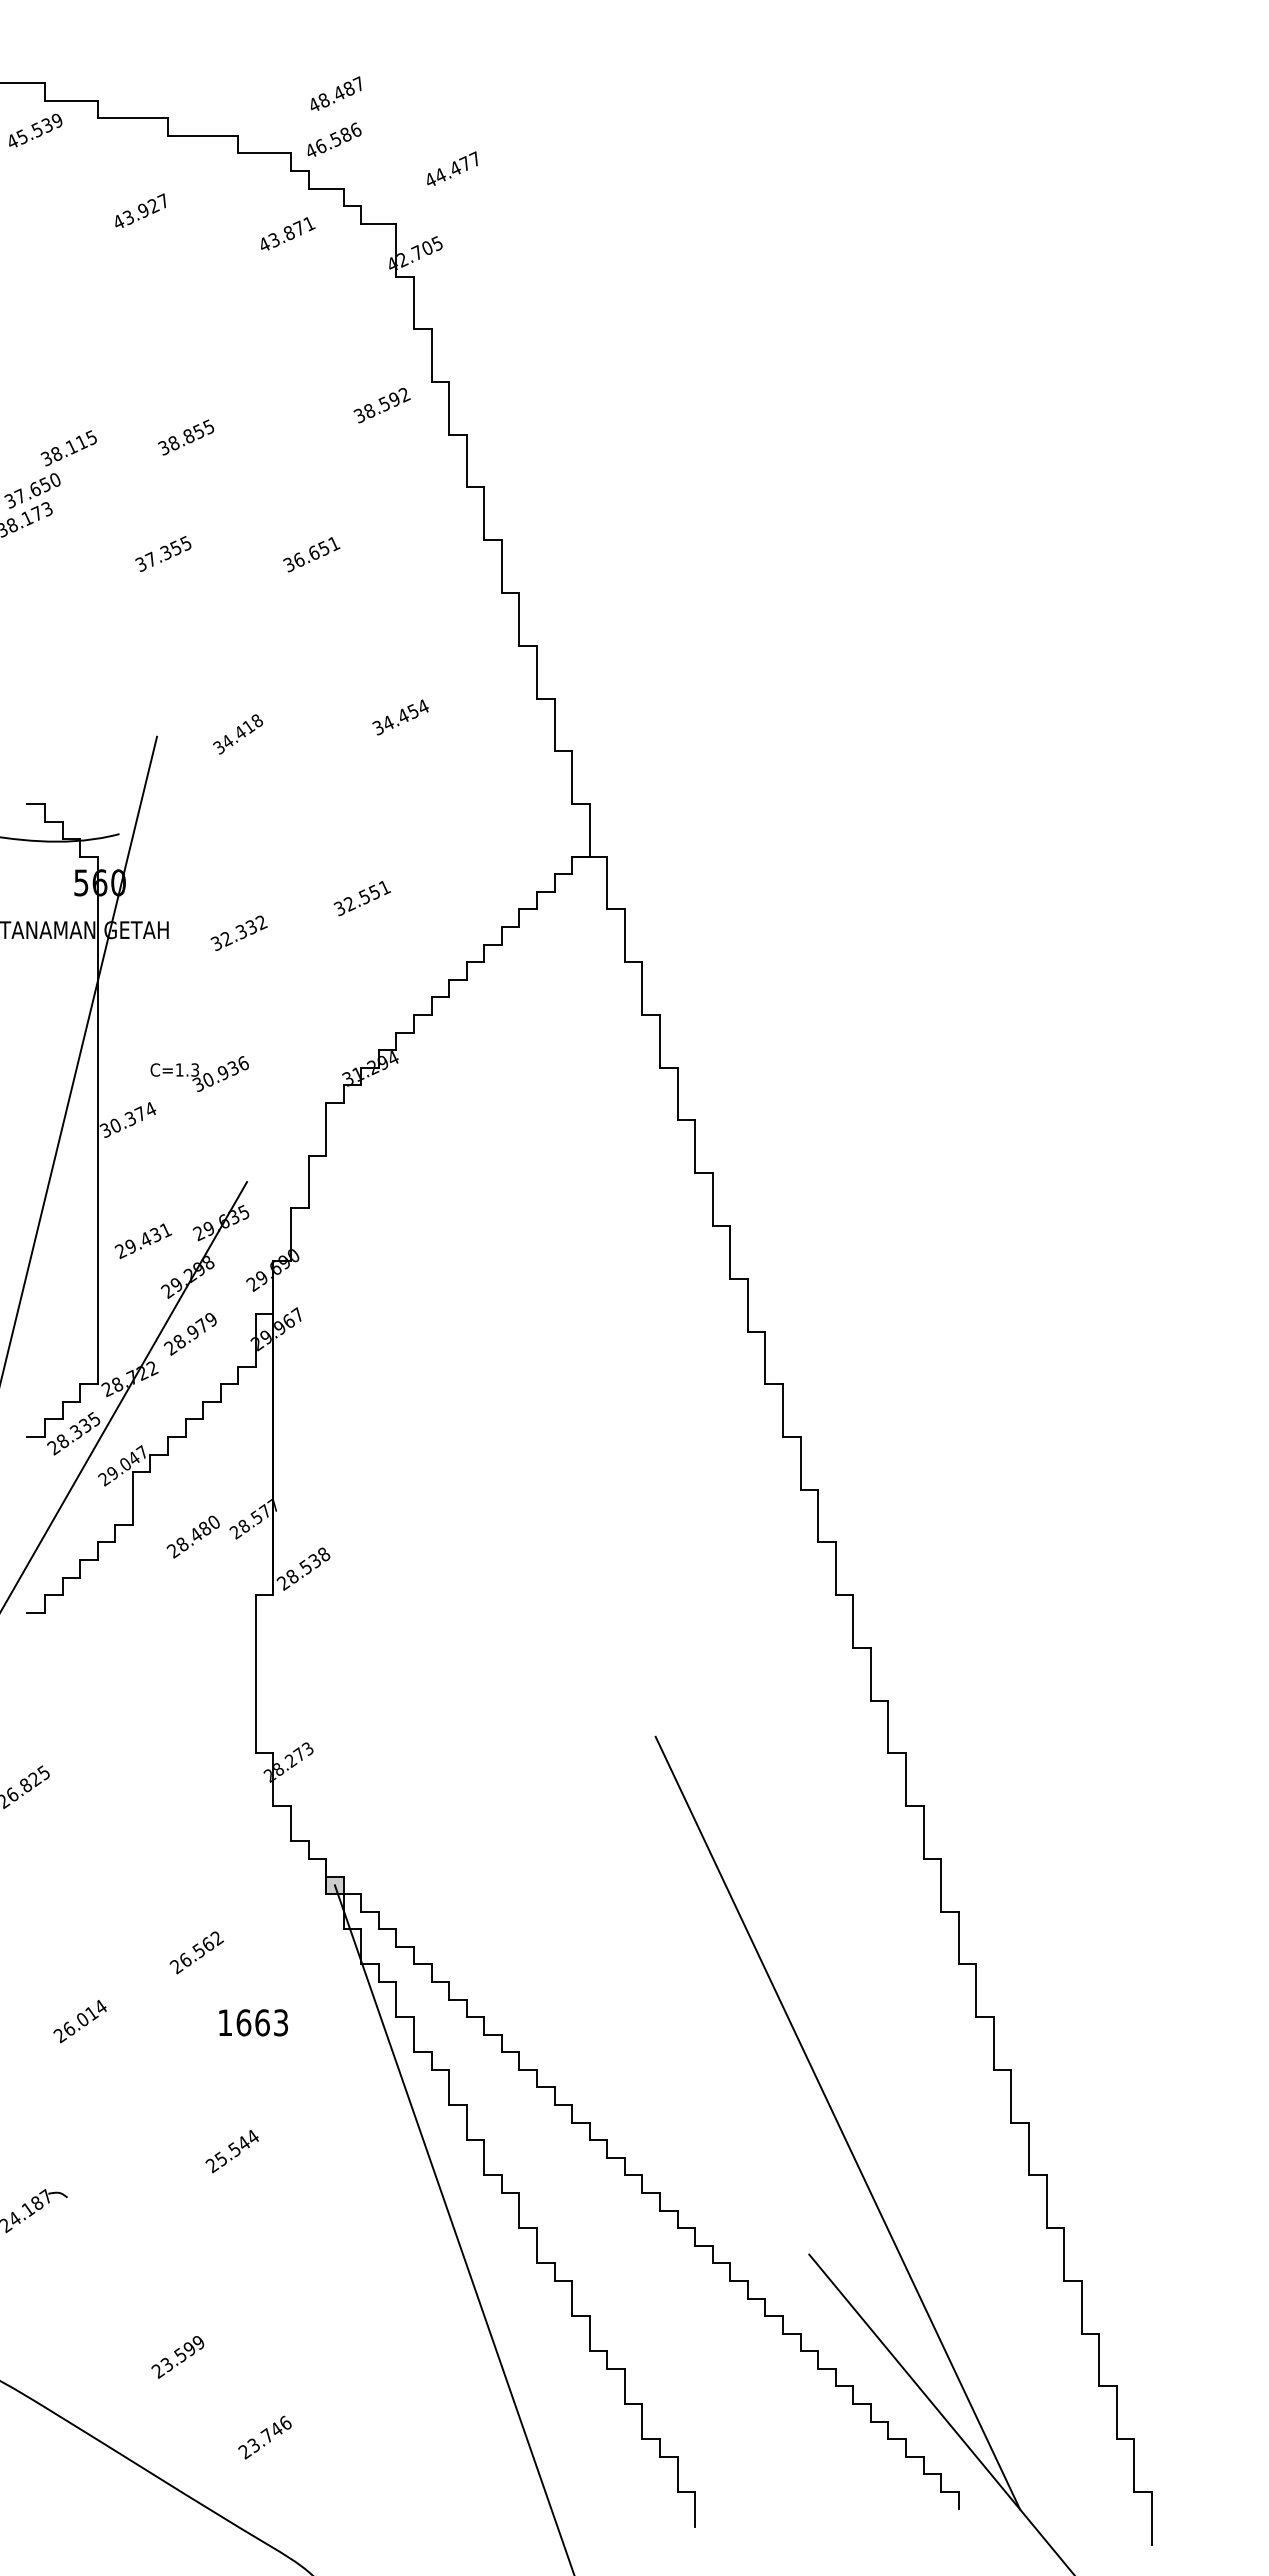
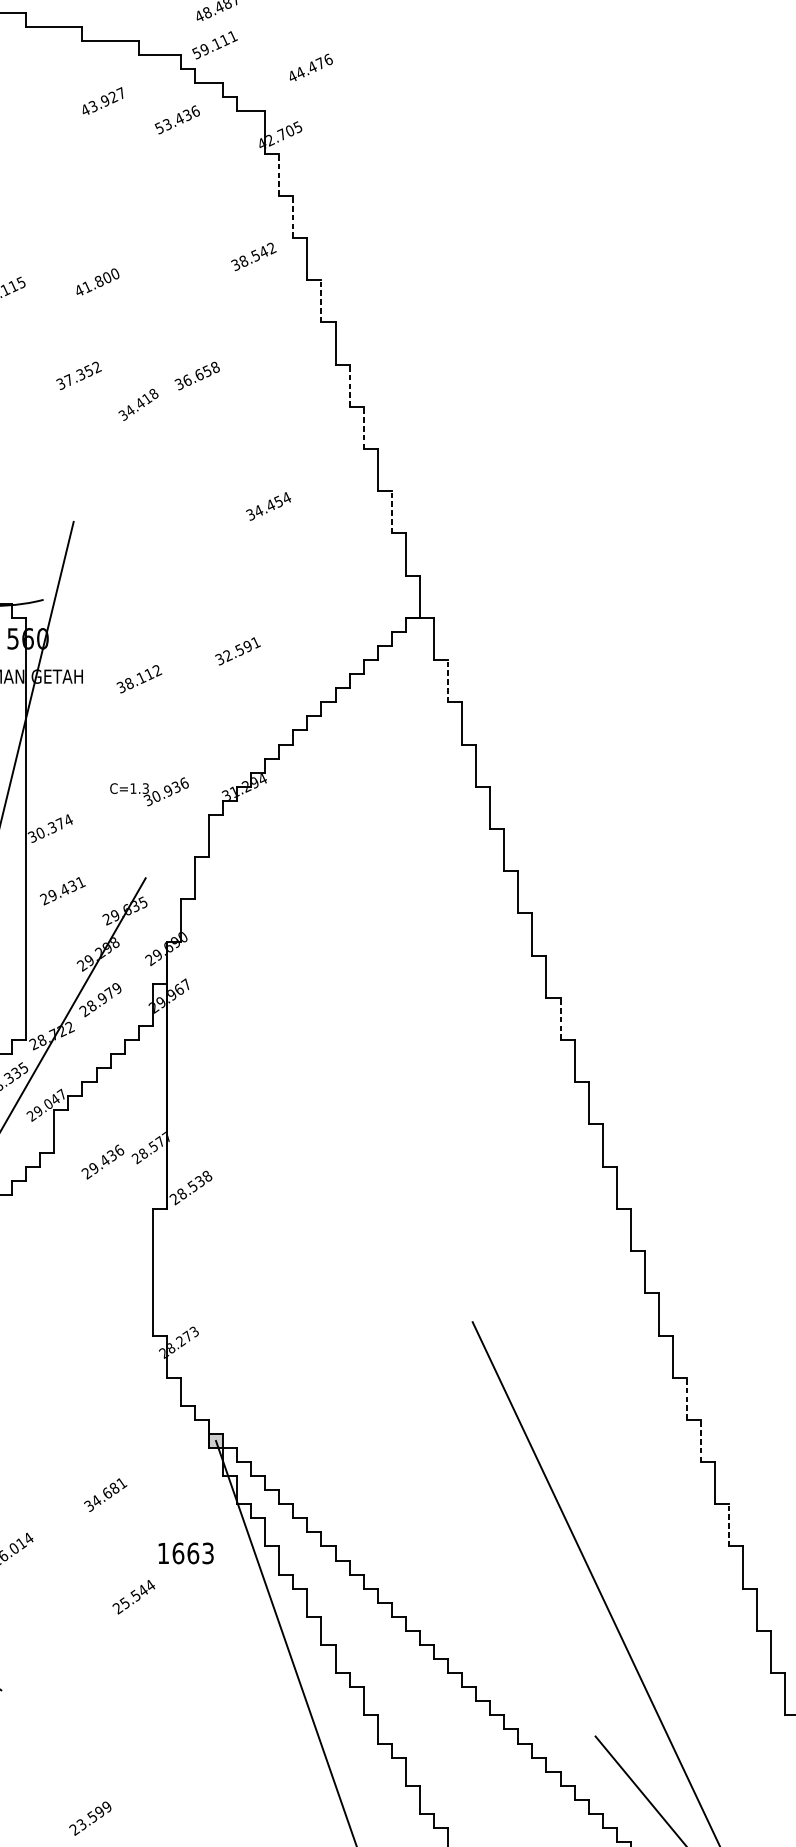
text: (333, 140) -> (214, 44), 46.586 -> 59.111
text: (474, 158) -> (327, 59), 44.477 -> 44.476
text: (140, 210) -> (102, 100), moved
text: (286, 234) -> (177, 120), 43.871 -> 53.436
line: (413, 302) -> (278, 174), solid -> dashed
line: (431, 355) -> (293, 216), solid -> dashed
text: (394, 399) -> (263, 252), 38.592 -> 38.542
text: (185, 437) -> (96, 282), 38.855 -> 41.800
line: (466, 460) -> (321, 300), solid -> dashed
text: (185, 543) -> (96, 367), 37.355 -> 37.352
text: (334, 543) -> (215, 367), 36.651 -> 36.658
line: (501, 566) -> (349, 385), solid -> dashed
line: (519, 618) -> (363, 427), solid -> dashed
line: (554, 724) -> (391, 512), solid -> dashed
text: (238, 734) -> (138, 404), moved
text: (373, 891) -> (246, 645), 32.551 -> 32.591
text: (238, 933) -> (138, 679), 32.332 -> 38.112
line: (624, 935) -> (447, 680), solid -> dashed
text: (199, 1073) -> (149, 791), moved
text: (143, 1240) -> (62, 890), moved
line: (765, 1357) -> (560, 1018), solid -> dashed
text: (198, 1533) -> (106, 1159), 28.480 -> 29.436
line: (923, 1832) -> (687, 1398), solid -> dashed
line: (941, 1884) -> (701, 1440), solid -> dashed
text: (196, 1952) -> (105, 1494), 26.562 -> 34.681
line: (976, 1990) -> (729, 1525), solid -> dashed
text: (253, 2022) -> (186, 1553), moved
text: (231, 2151) -> (133, 1597), moved

